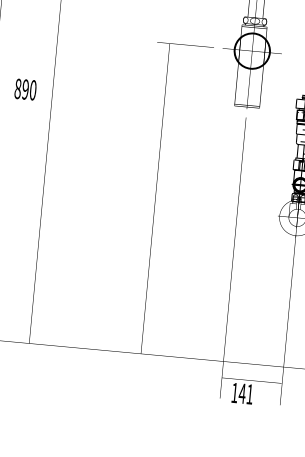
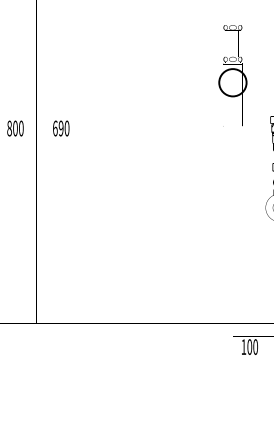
text: (18, 88) -> (55, 128), 890 -> 690
text: (245, 393) -> (252, 346), 141 -> 100

